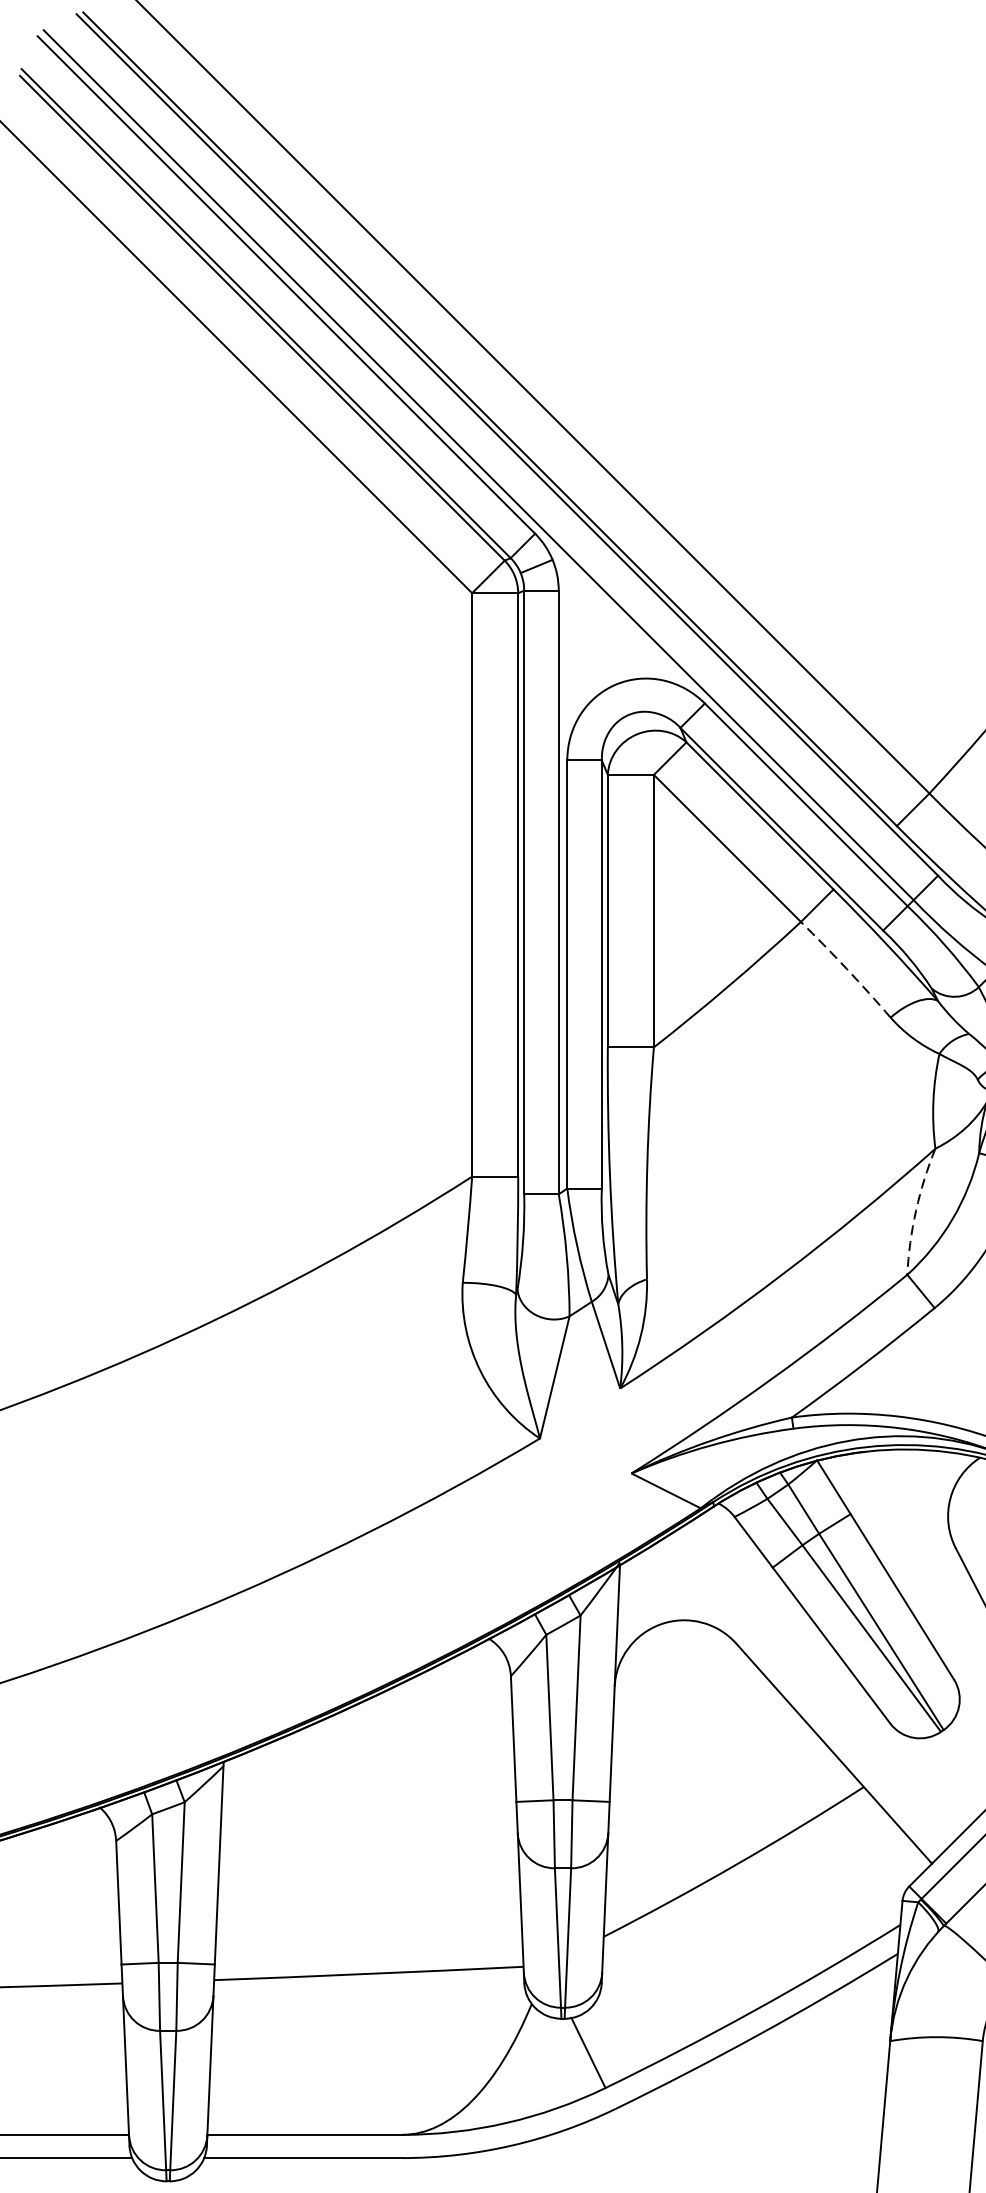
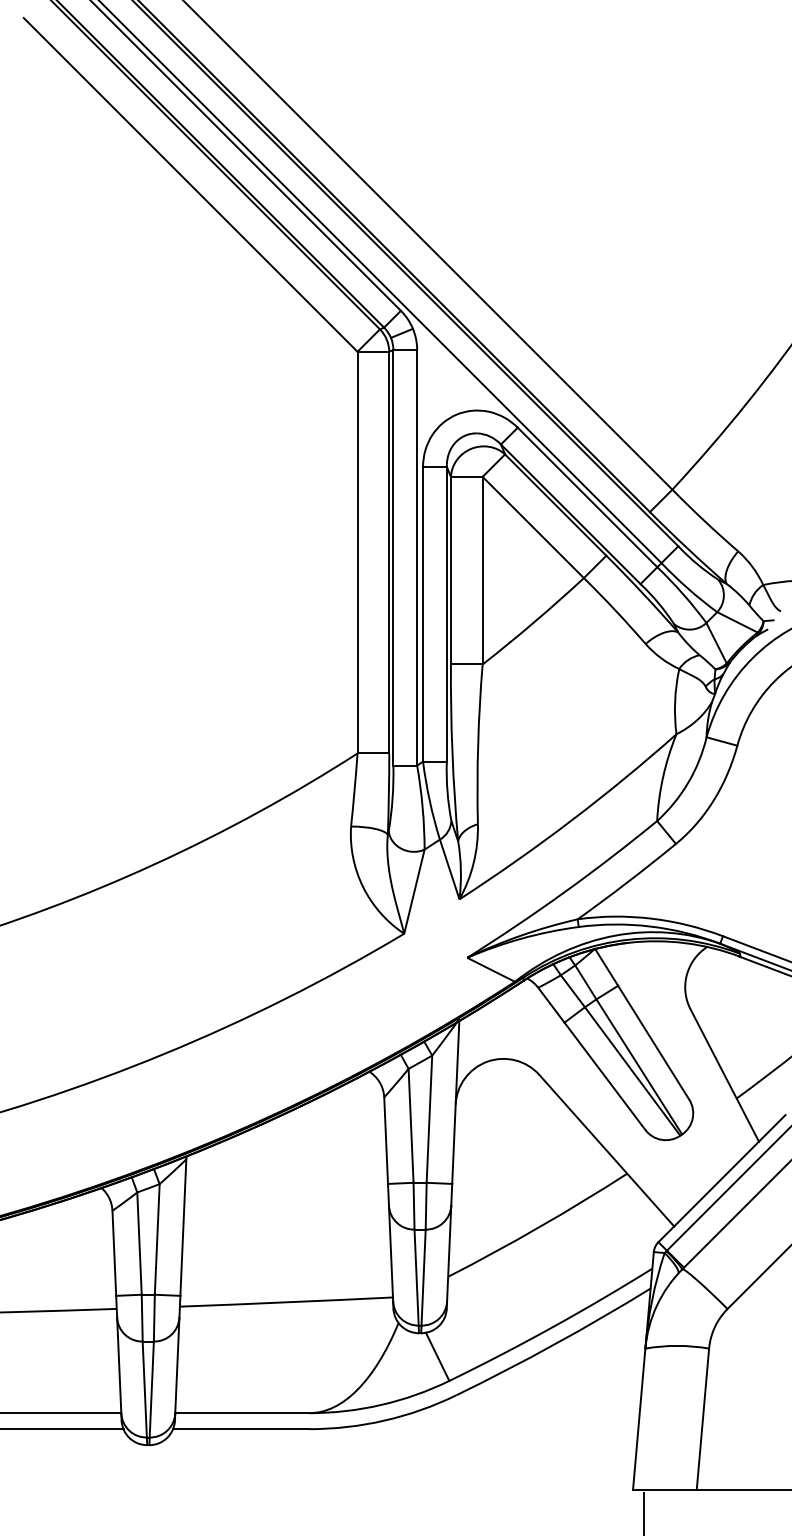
arc: (846, 968) -> (615, 610), dashed -> solid
arc: (916, 1210) -> (663, 776), dashed -> solid

